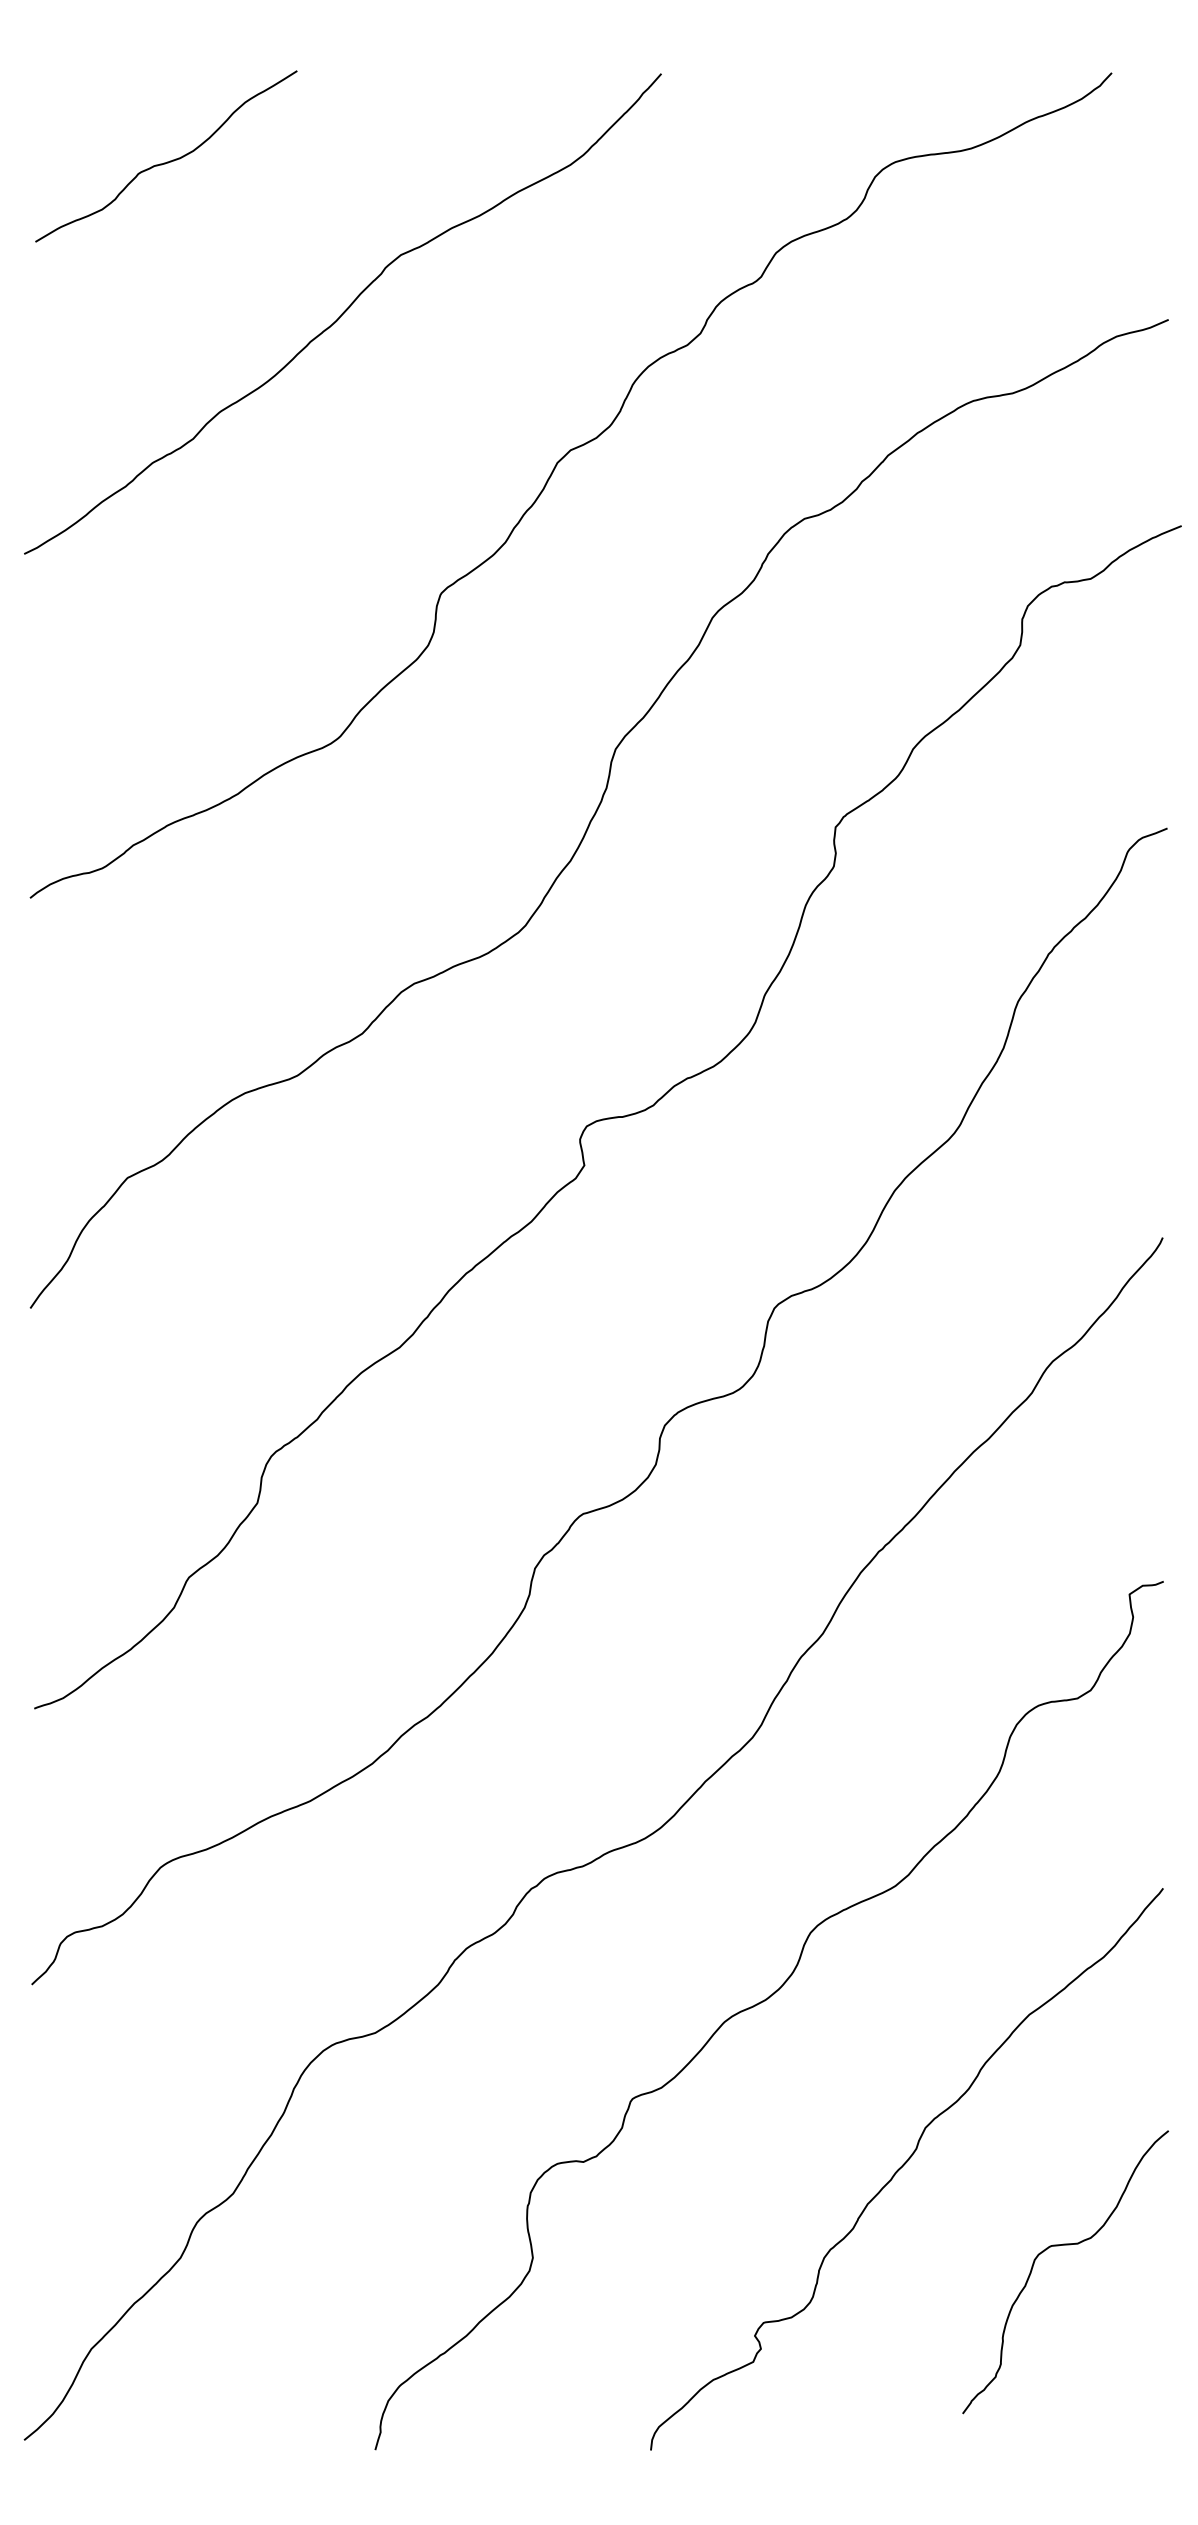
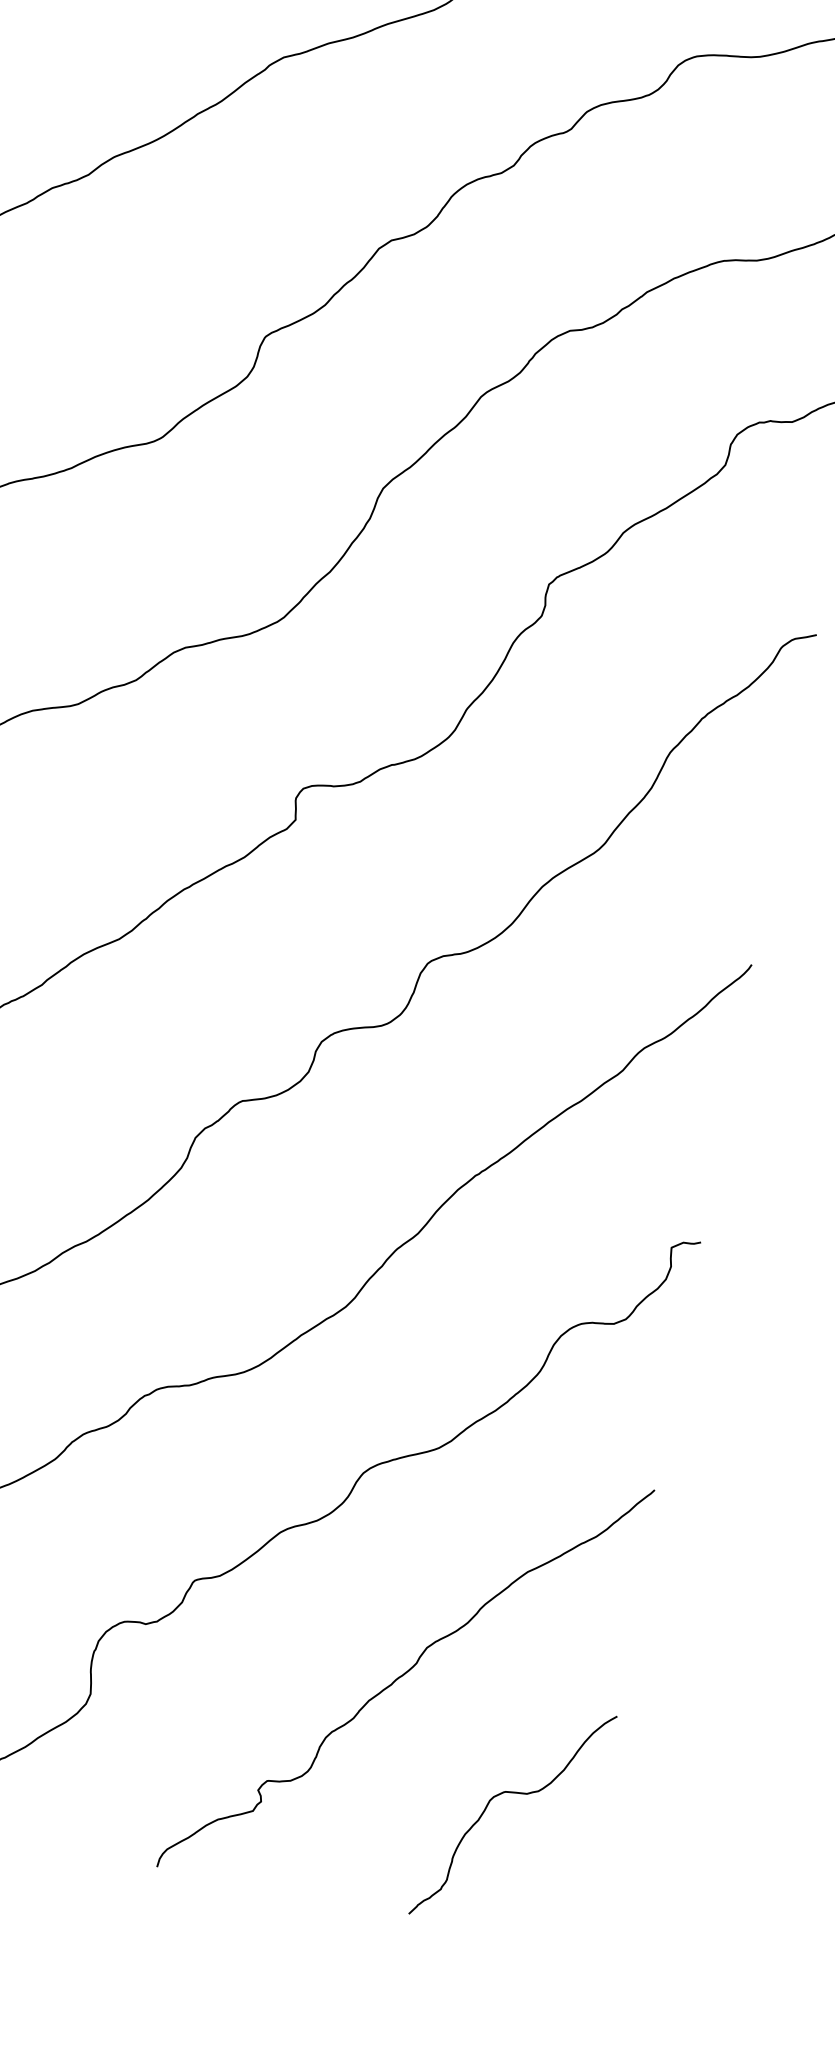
curve: (1059, 2246) -> (511, 1793), moved

